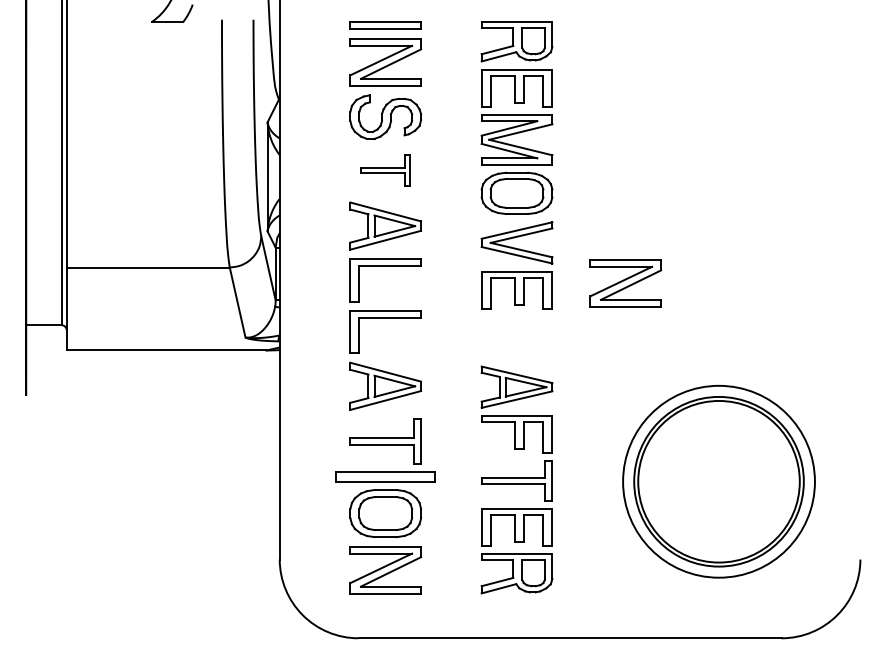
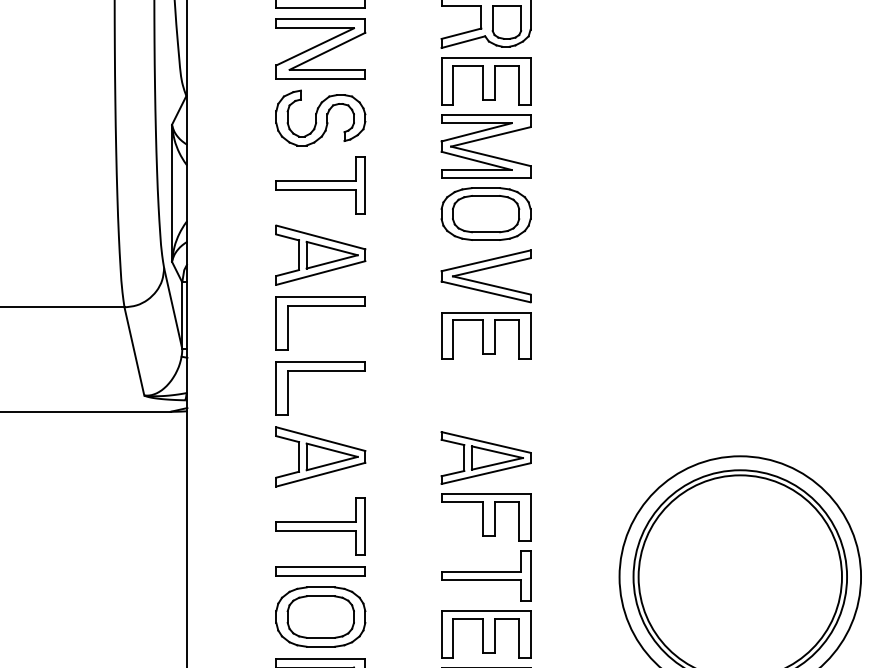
part: (385, 170) -> (320, 185), size x1.43
part: (625, 283) -> (622, 327), removed
part: (385, 477) -> (320, 571), size x0.71

